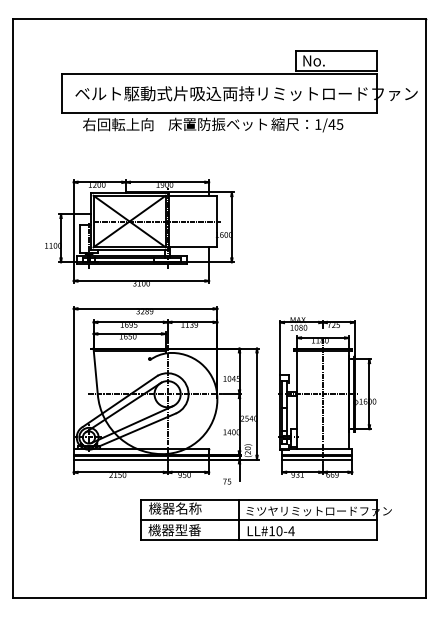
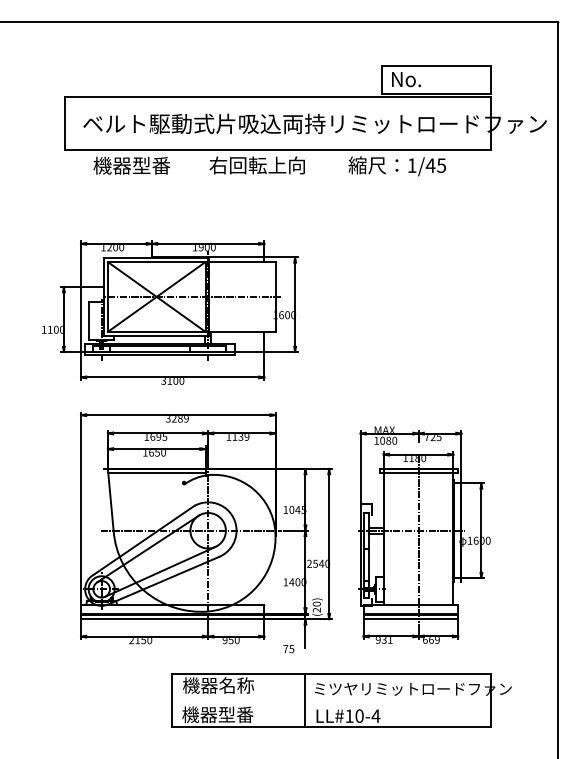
text: (217, 123) -> (275, 164), 床置防振ベット -> 右回転上向
text: (118, 124) -> (141, 165), 右回転上向 -> 機器型番
line: (258, 519) -> (331, 700), removed

